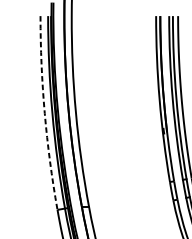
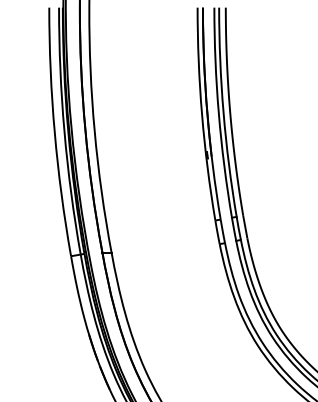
arc: (44, 113) -> (54, 132), dashed -> solid

